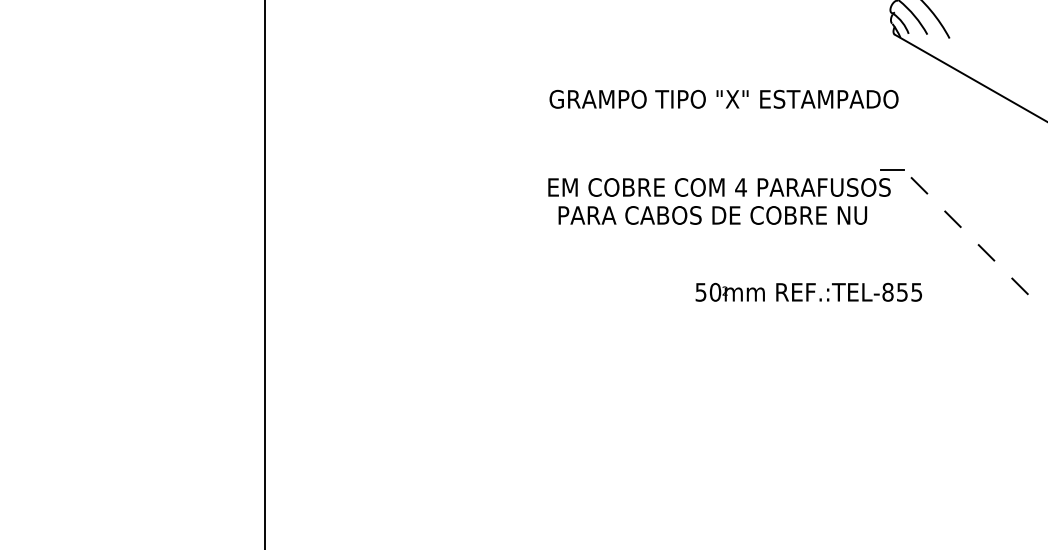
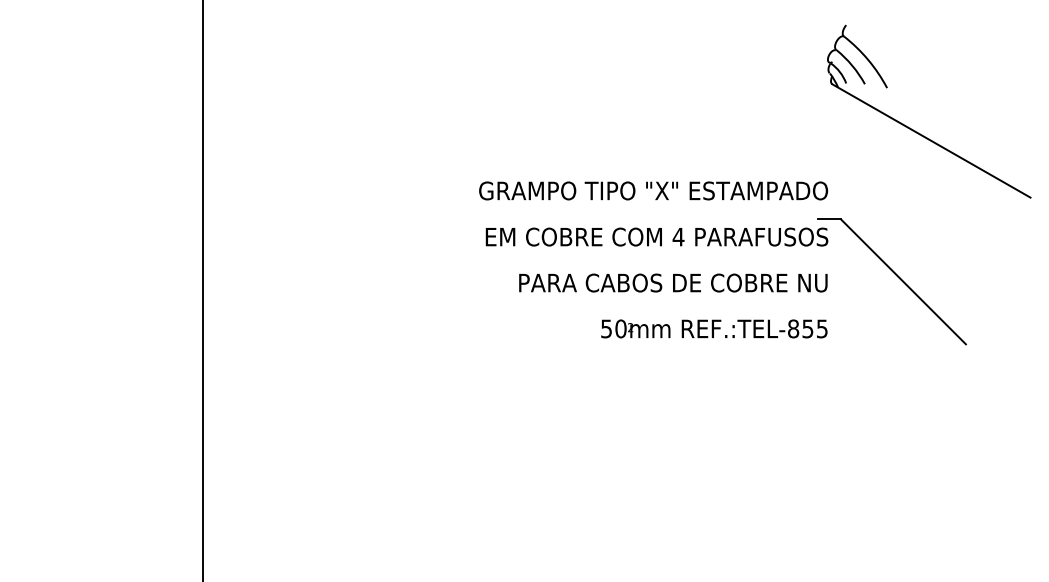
text: (723, 98) -> (653, 190), moved
text: (712, 214) -> (673, 282), moved
line: (965, 231) -> (903, 281), dashed -> solid
text: (808, 291) -> (714, 328), moved

